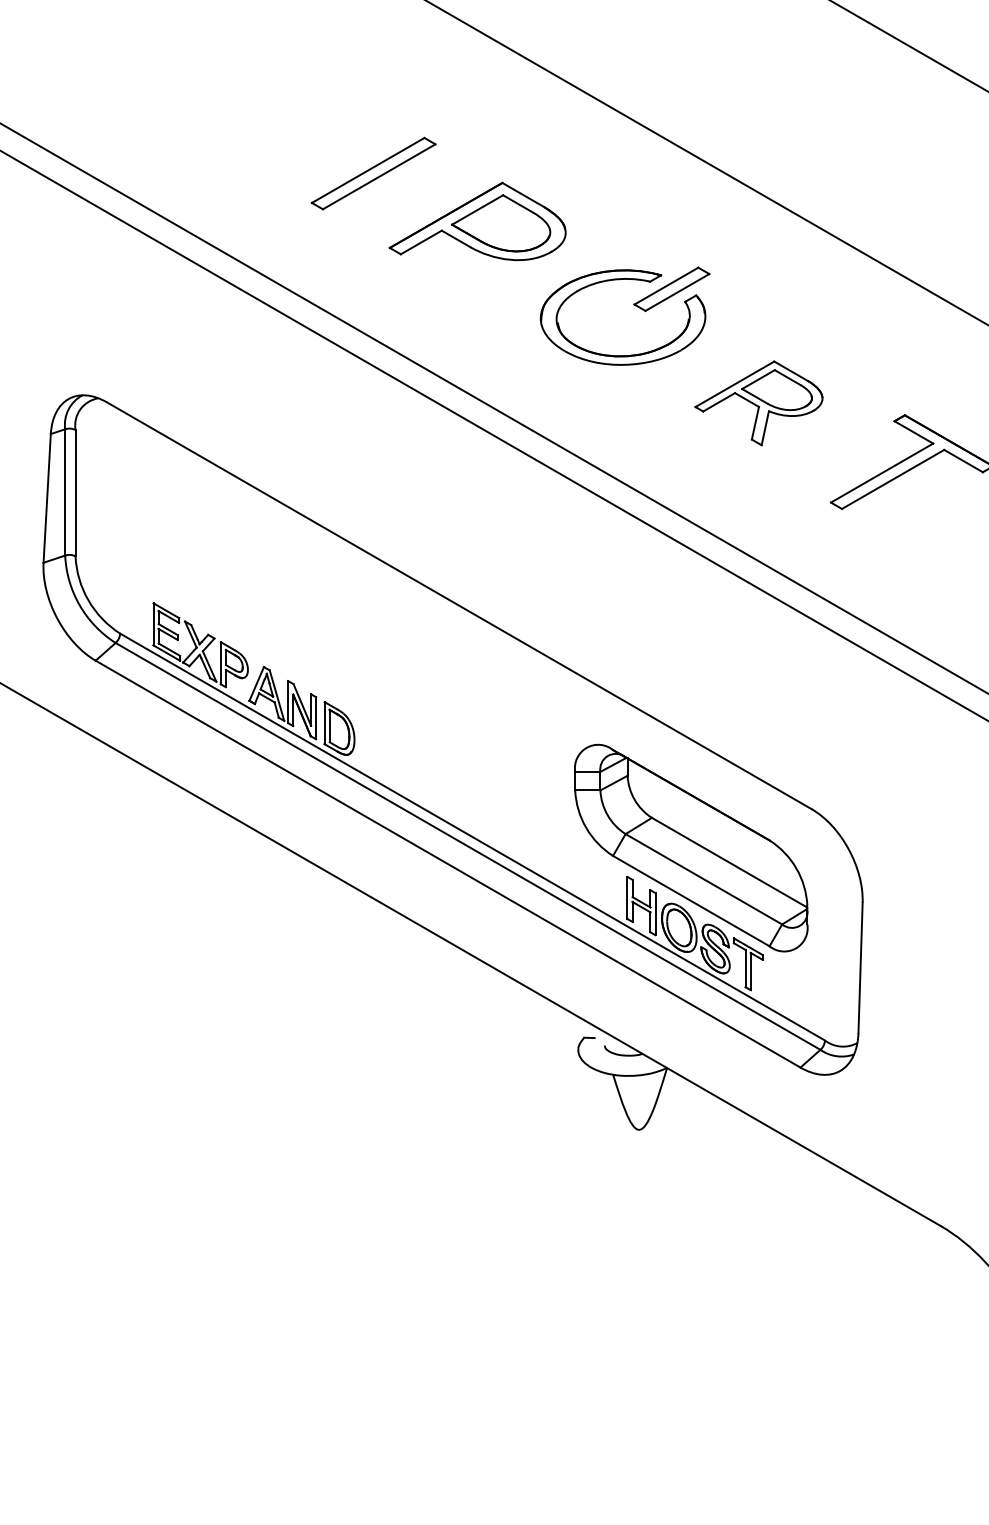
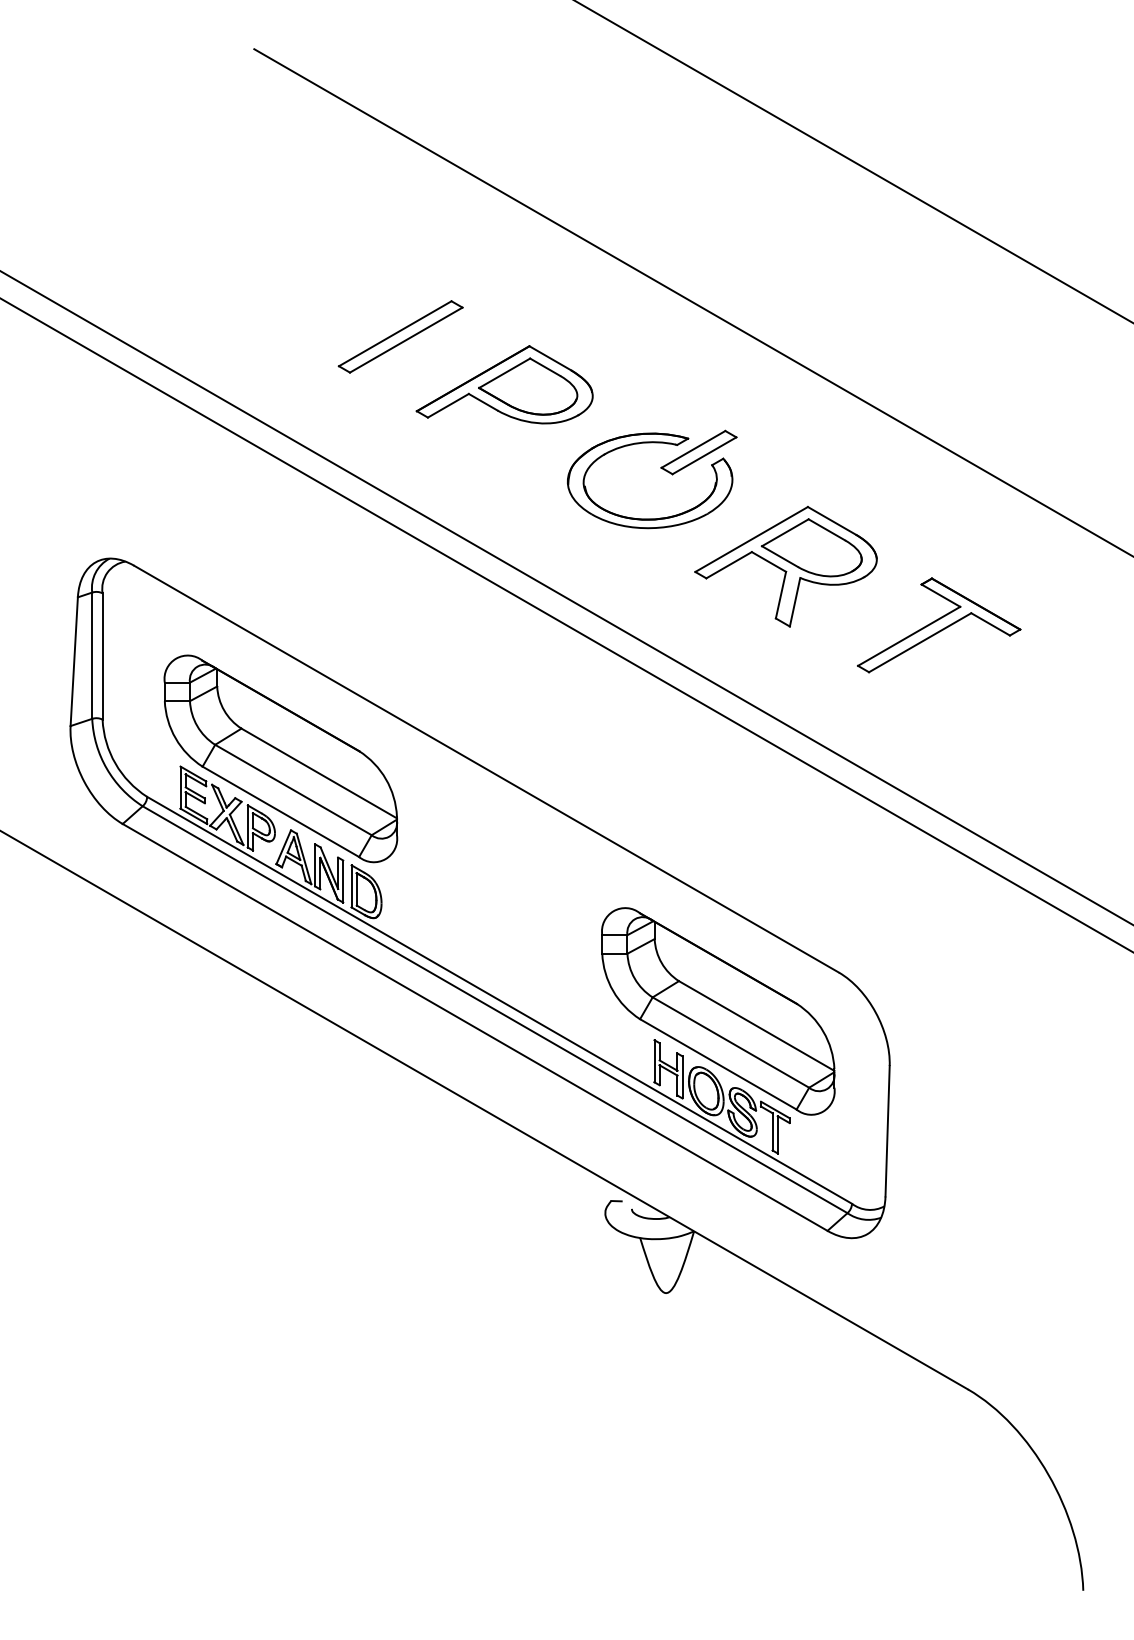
part: (758, 403) -> (785, 566), size x1.43
part: (253, 595) -> (280, 758), added

